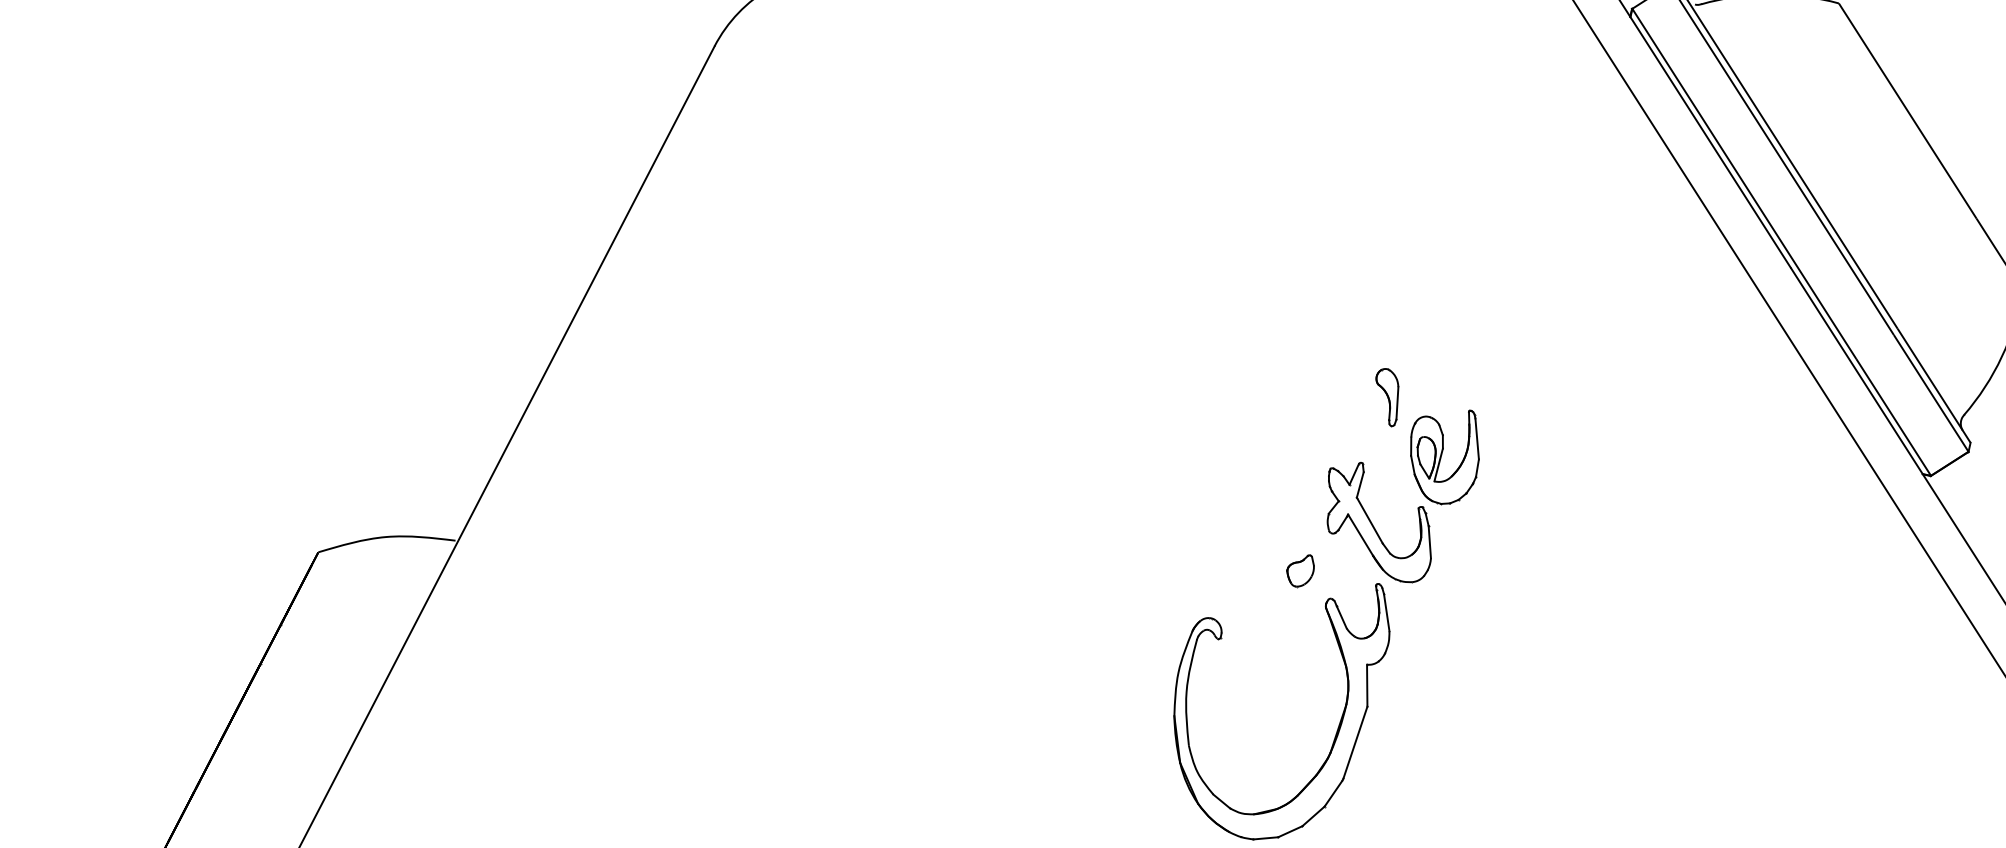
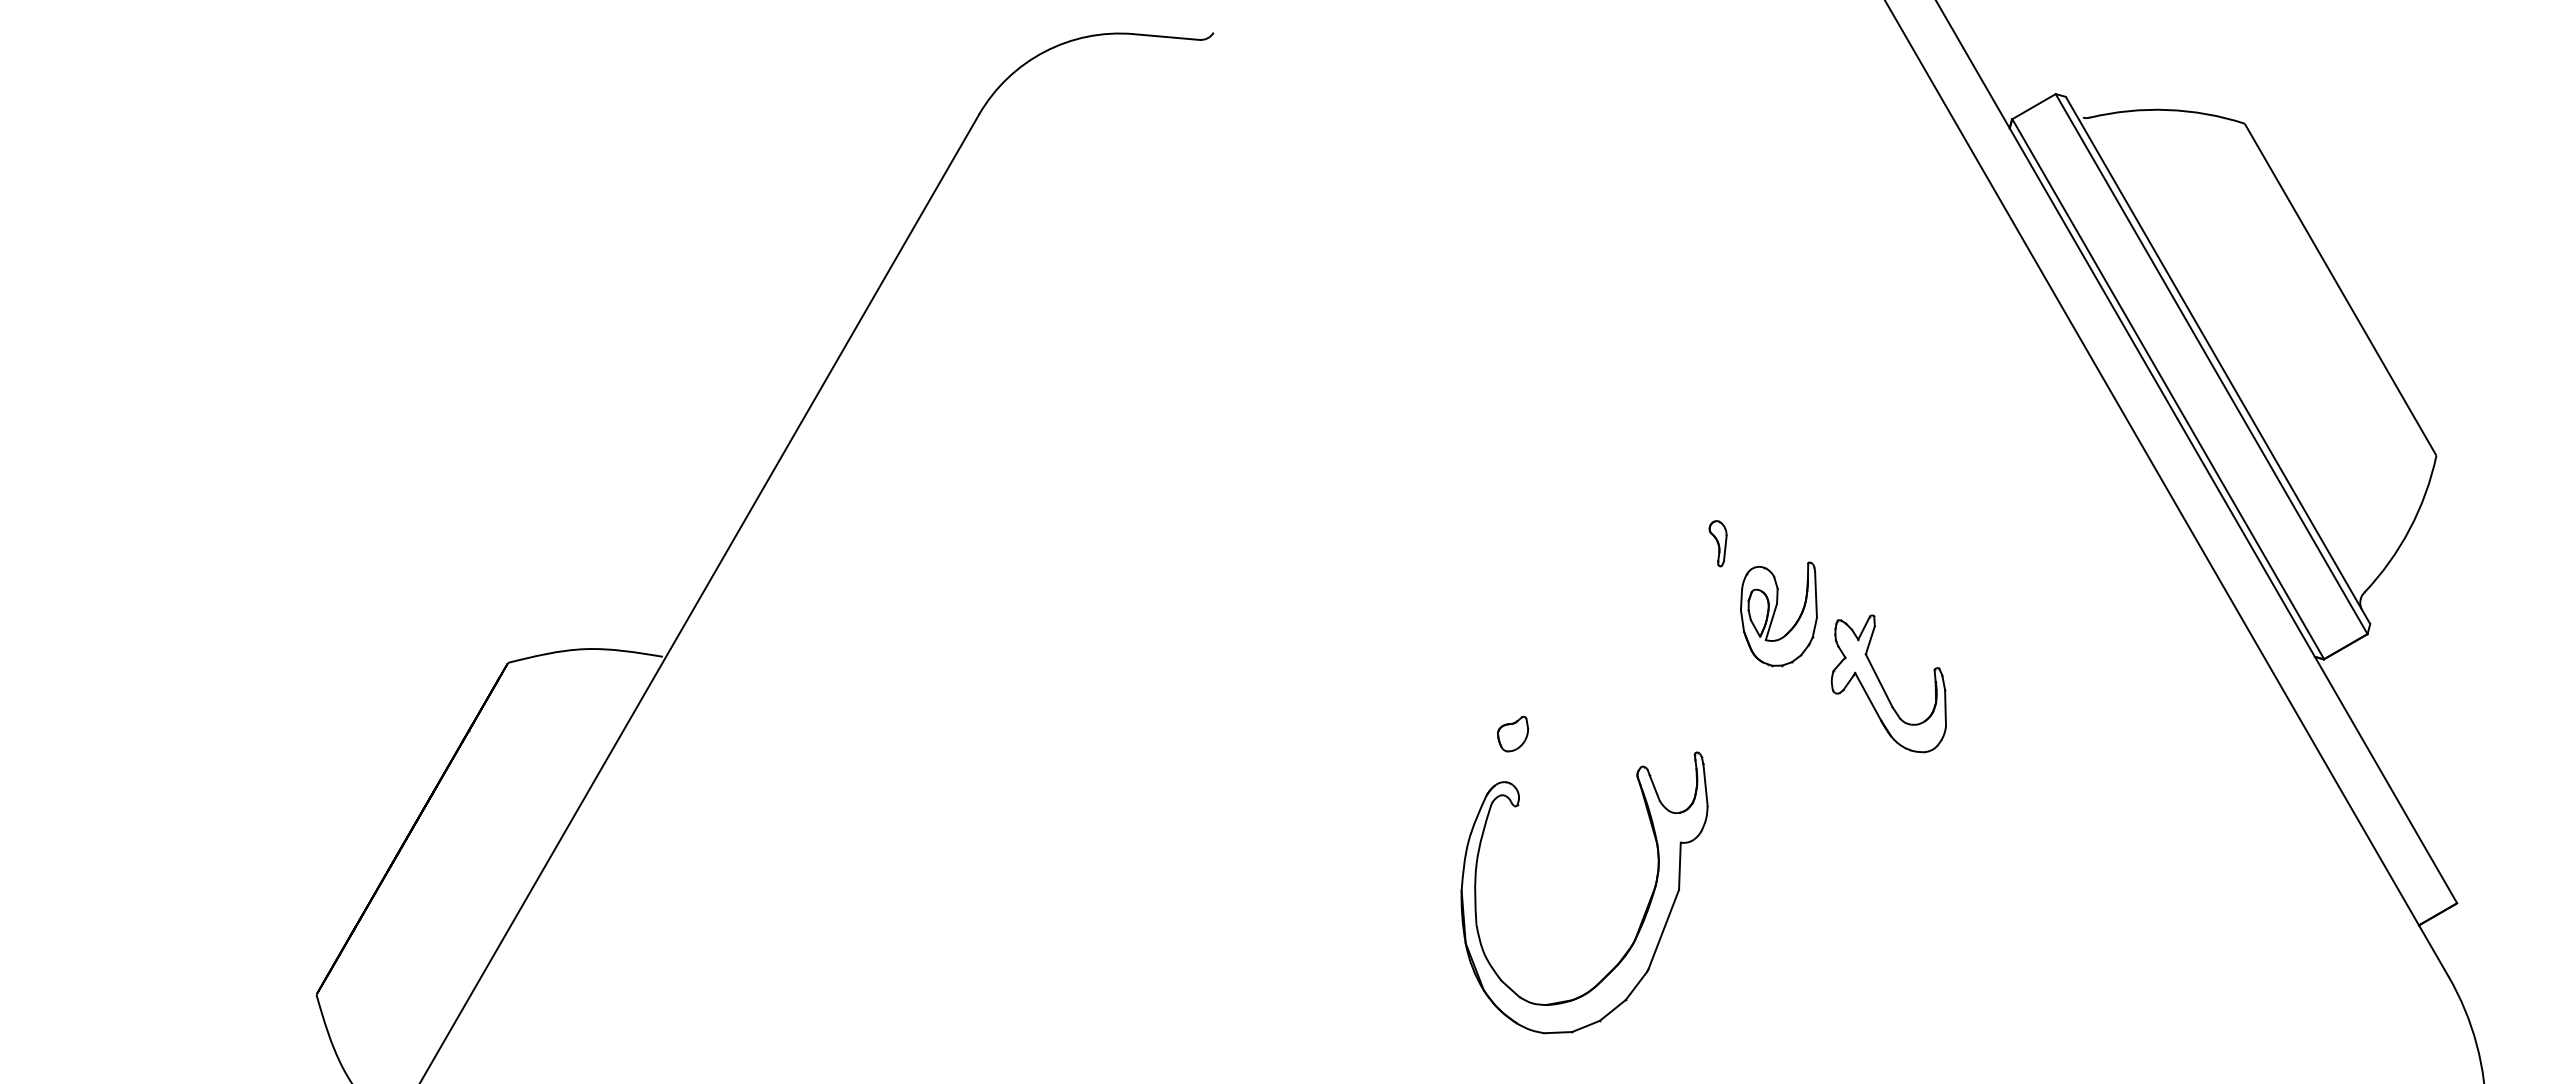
part: (1388, 397) -> (1718, 543), size x0.7
part: (1378, 522) -> (1888, 683), moved
part: (1301, 571) -> (1513, 734), moved

